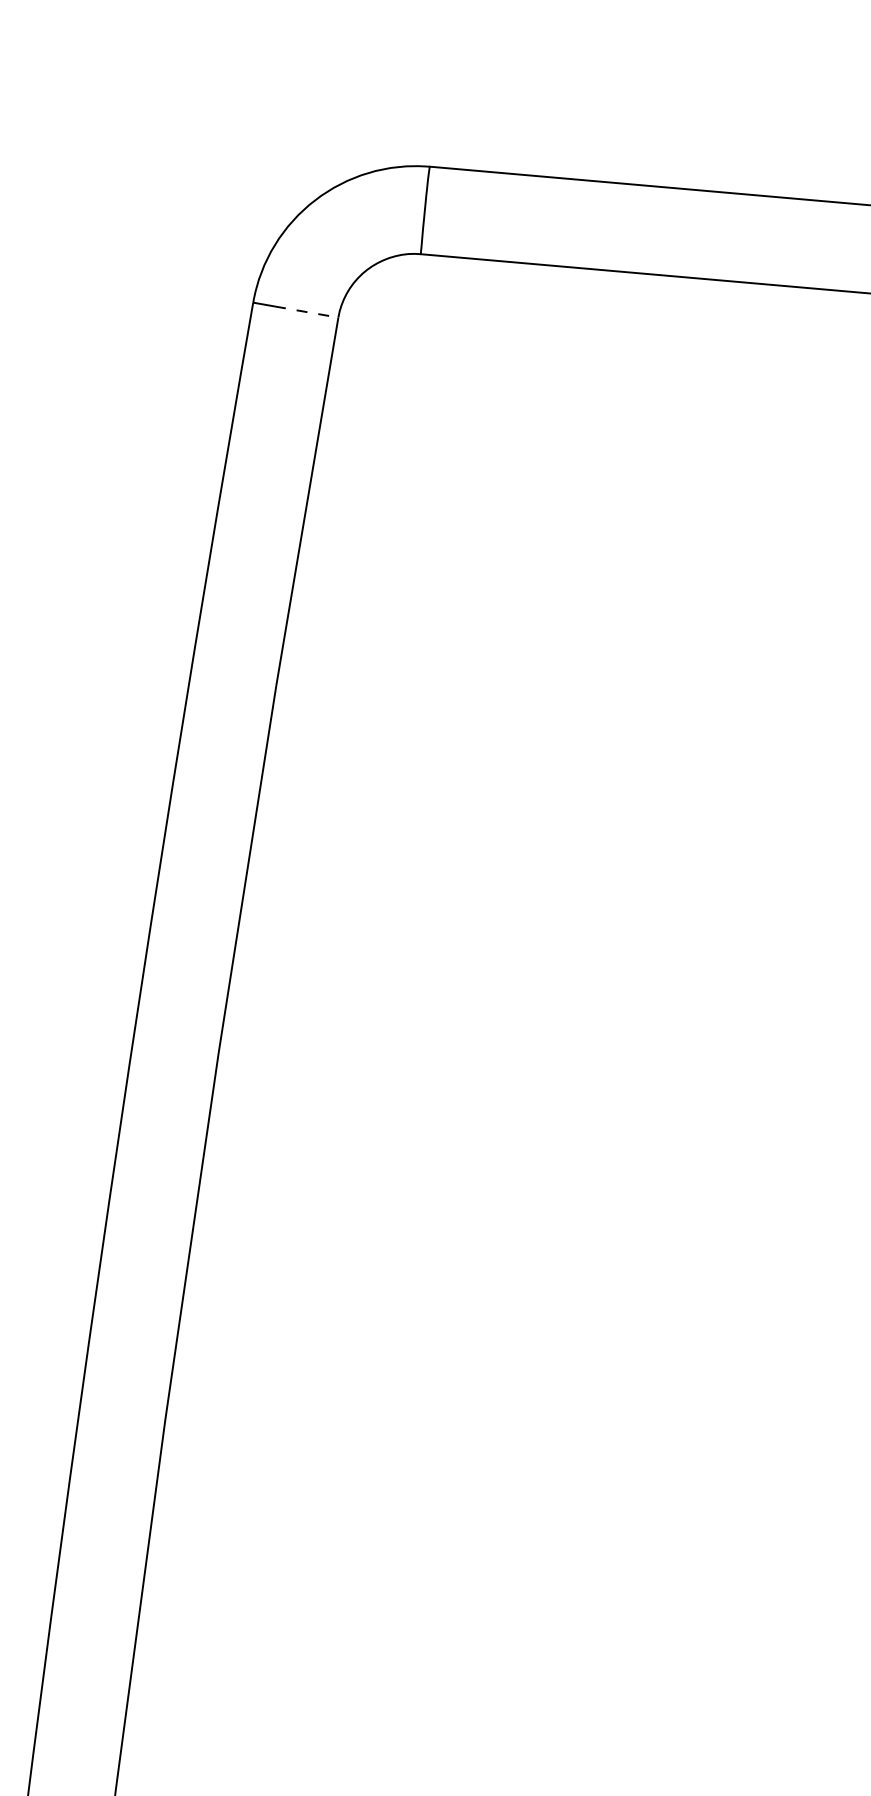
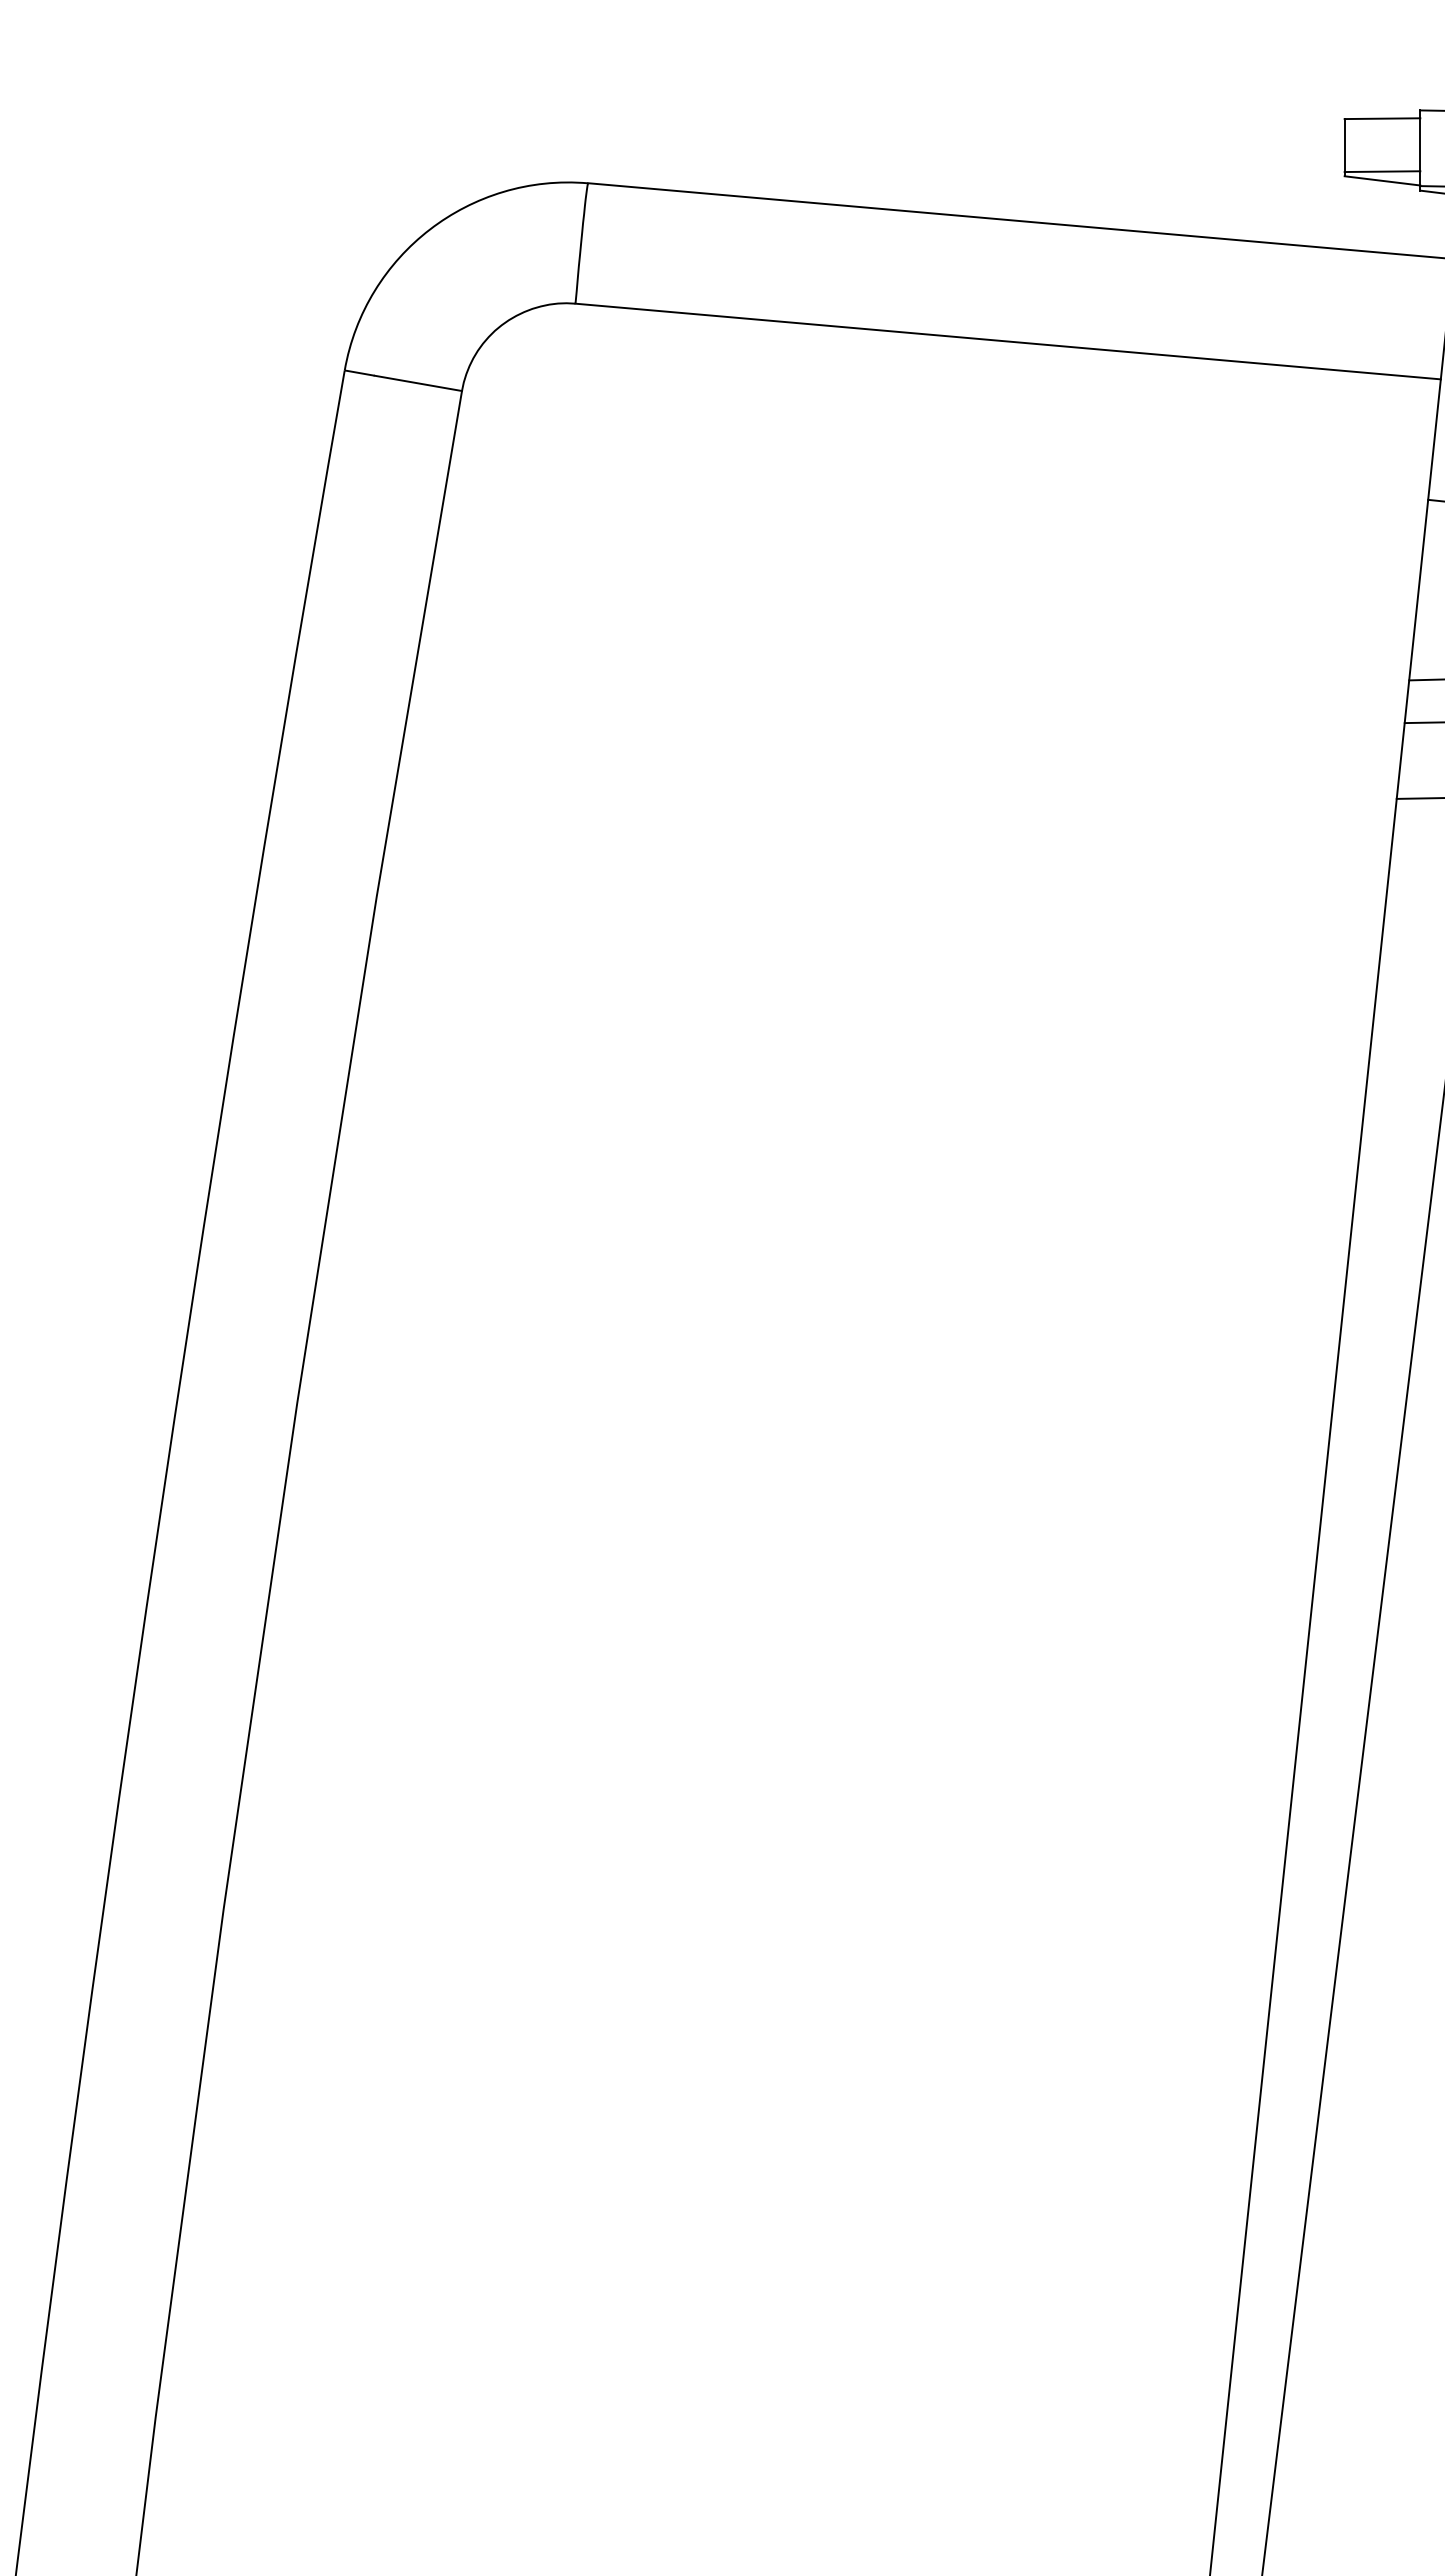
line: (306, 312) -> (418, 383), dashed -> solid

